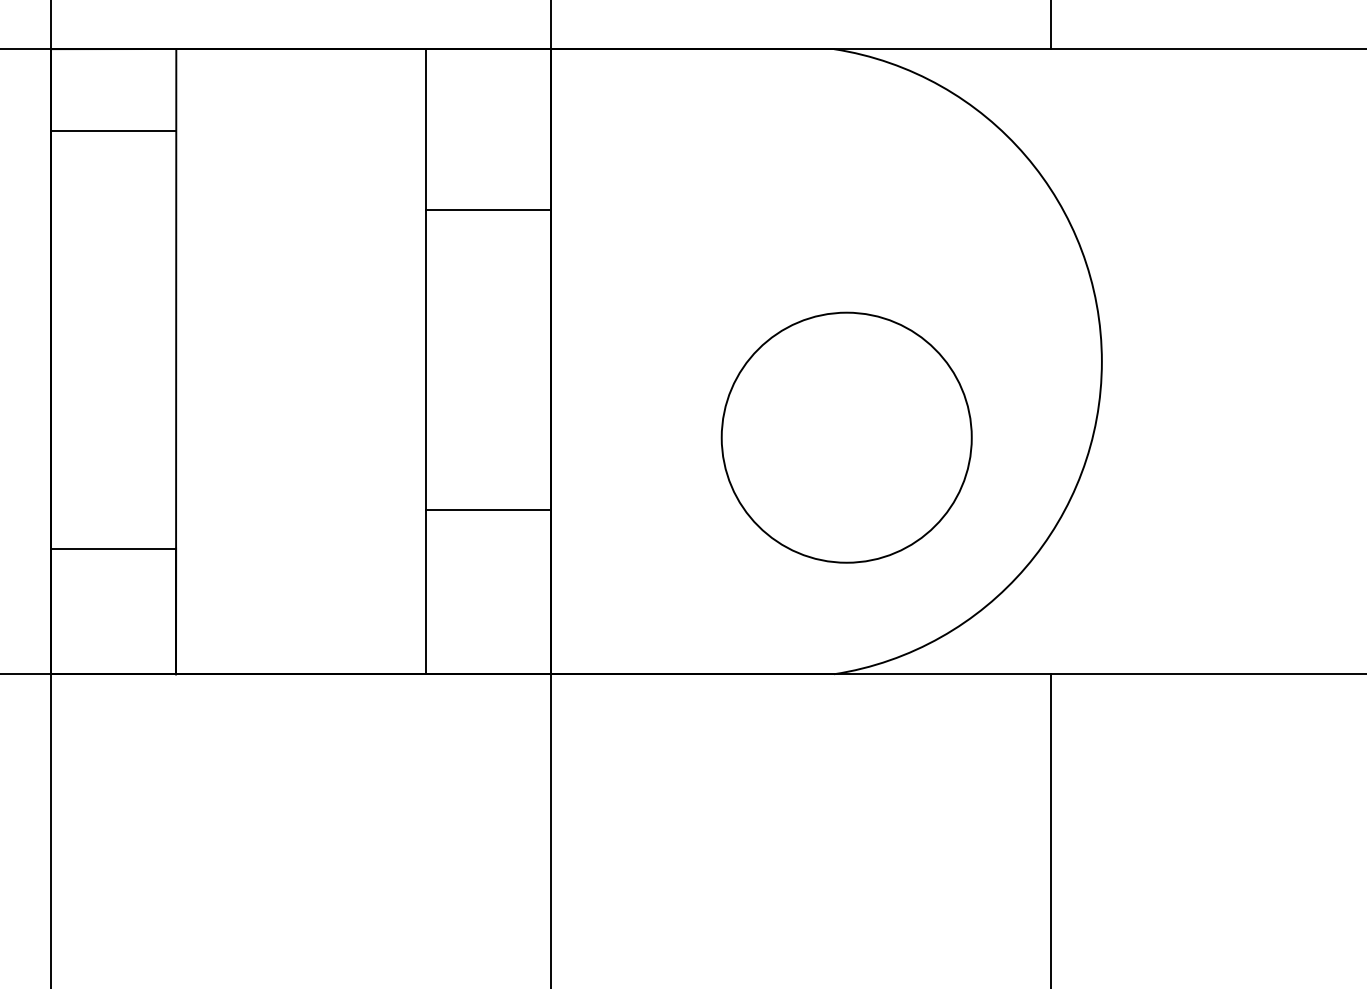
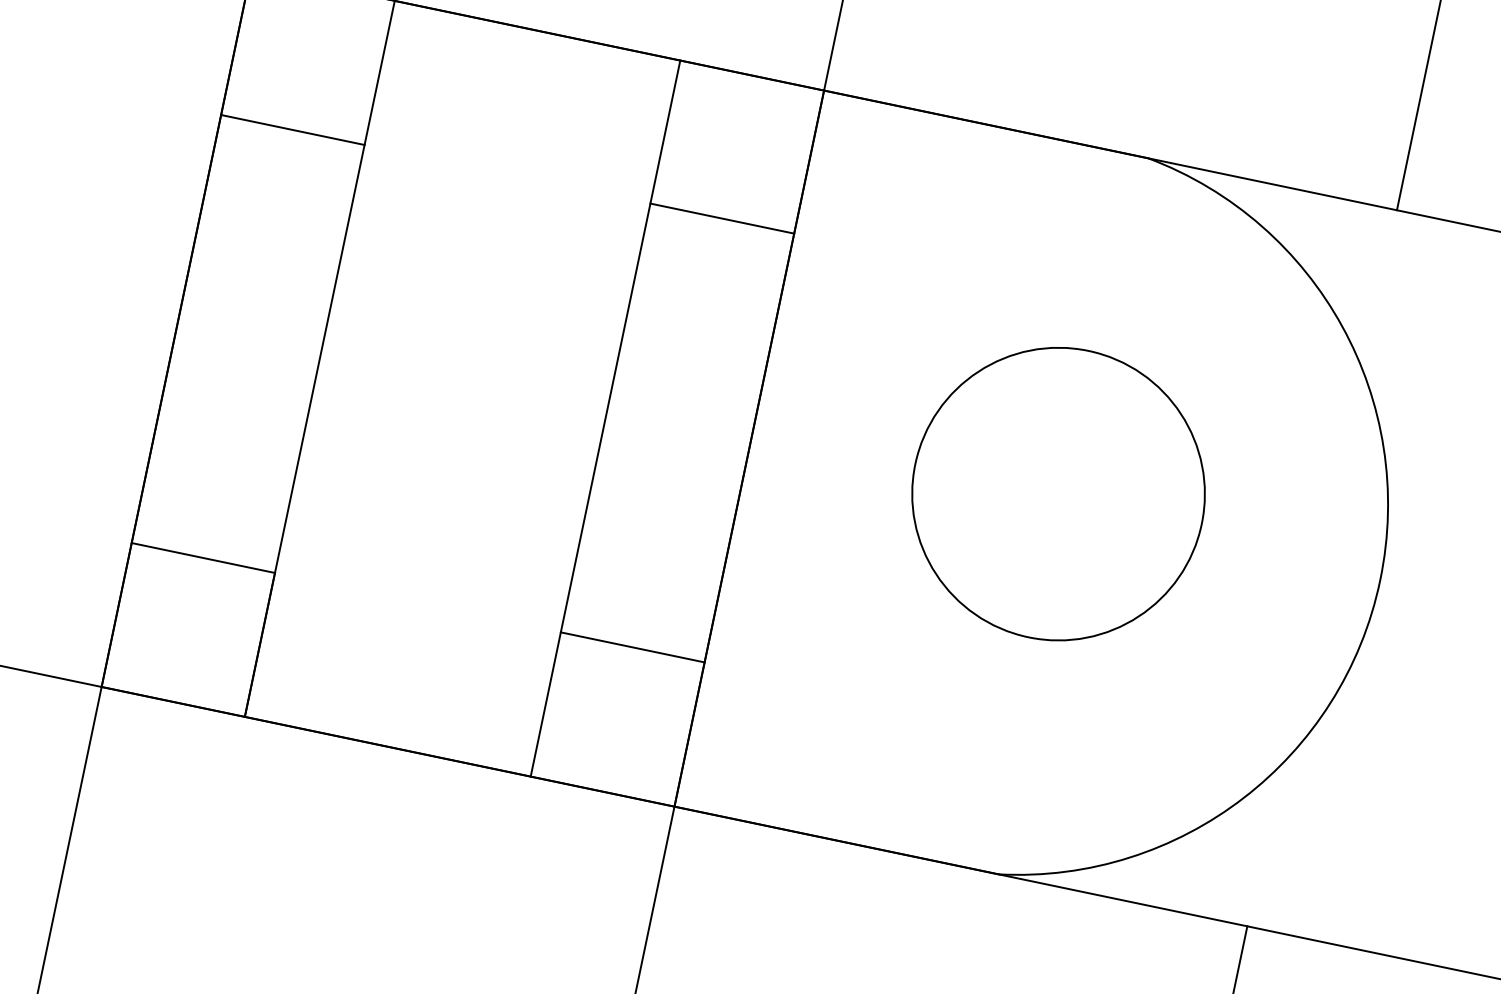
line: (113, 130) -> (292, 129), moved
line: (488, 210) -> (722, 219), moved
circle: (846, 437) -> (1058, 493), moved
line: (488, 510) -> (632, 647), moved

